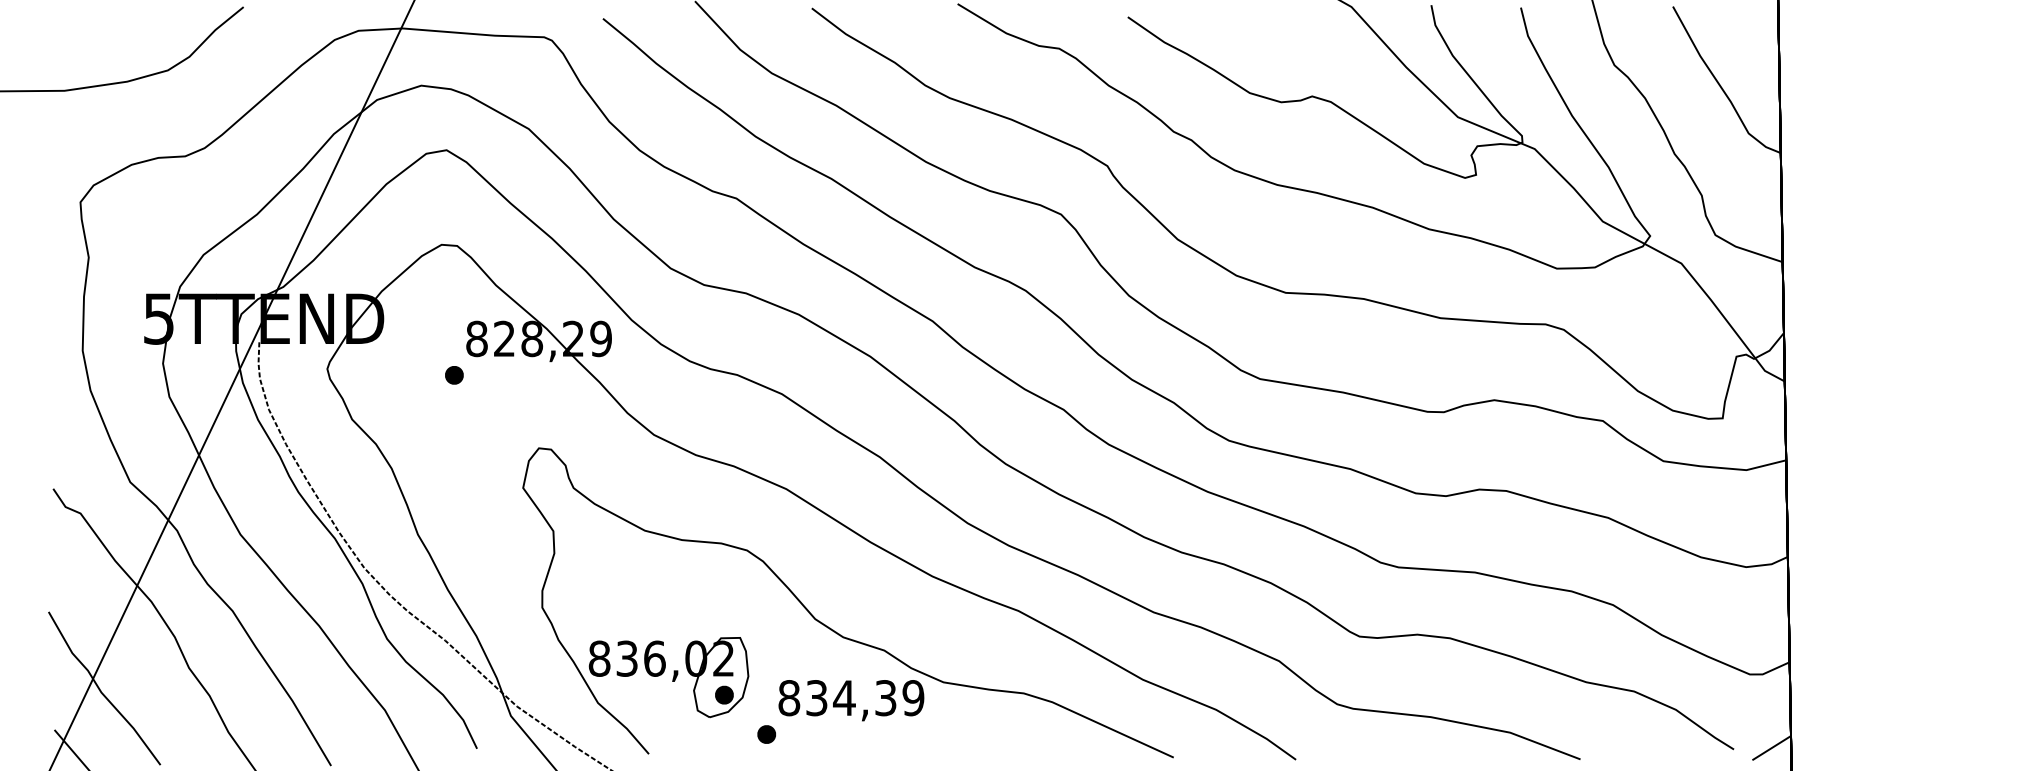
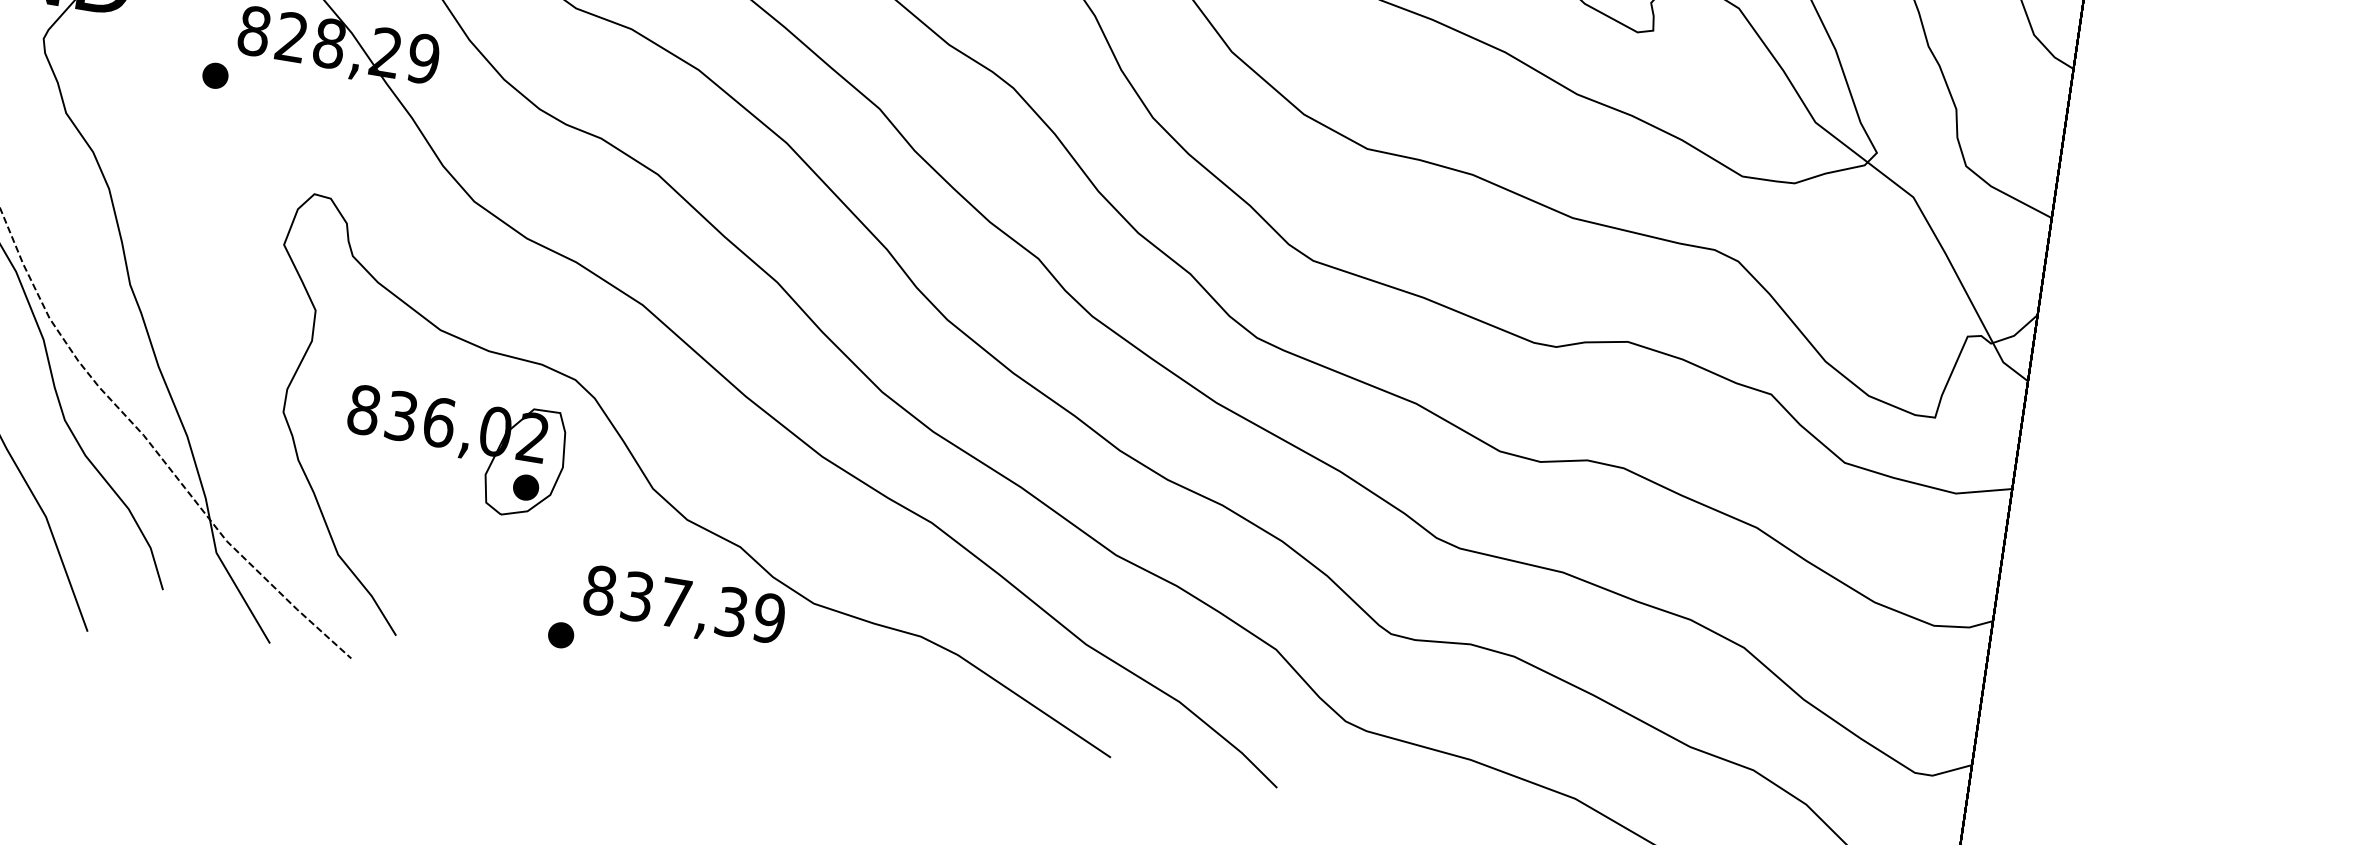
part: (668, 677) -> (453, 451), moved
text: (844, 697) -> (675, 602), 834,39 -> 837,39

